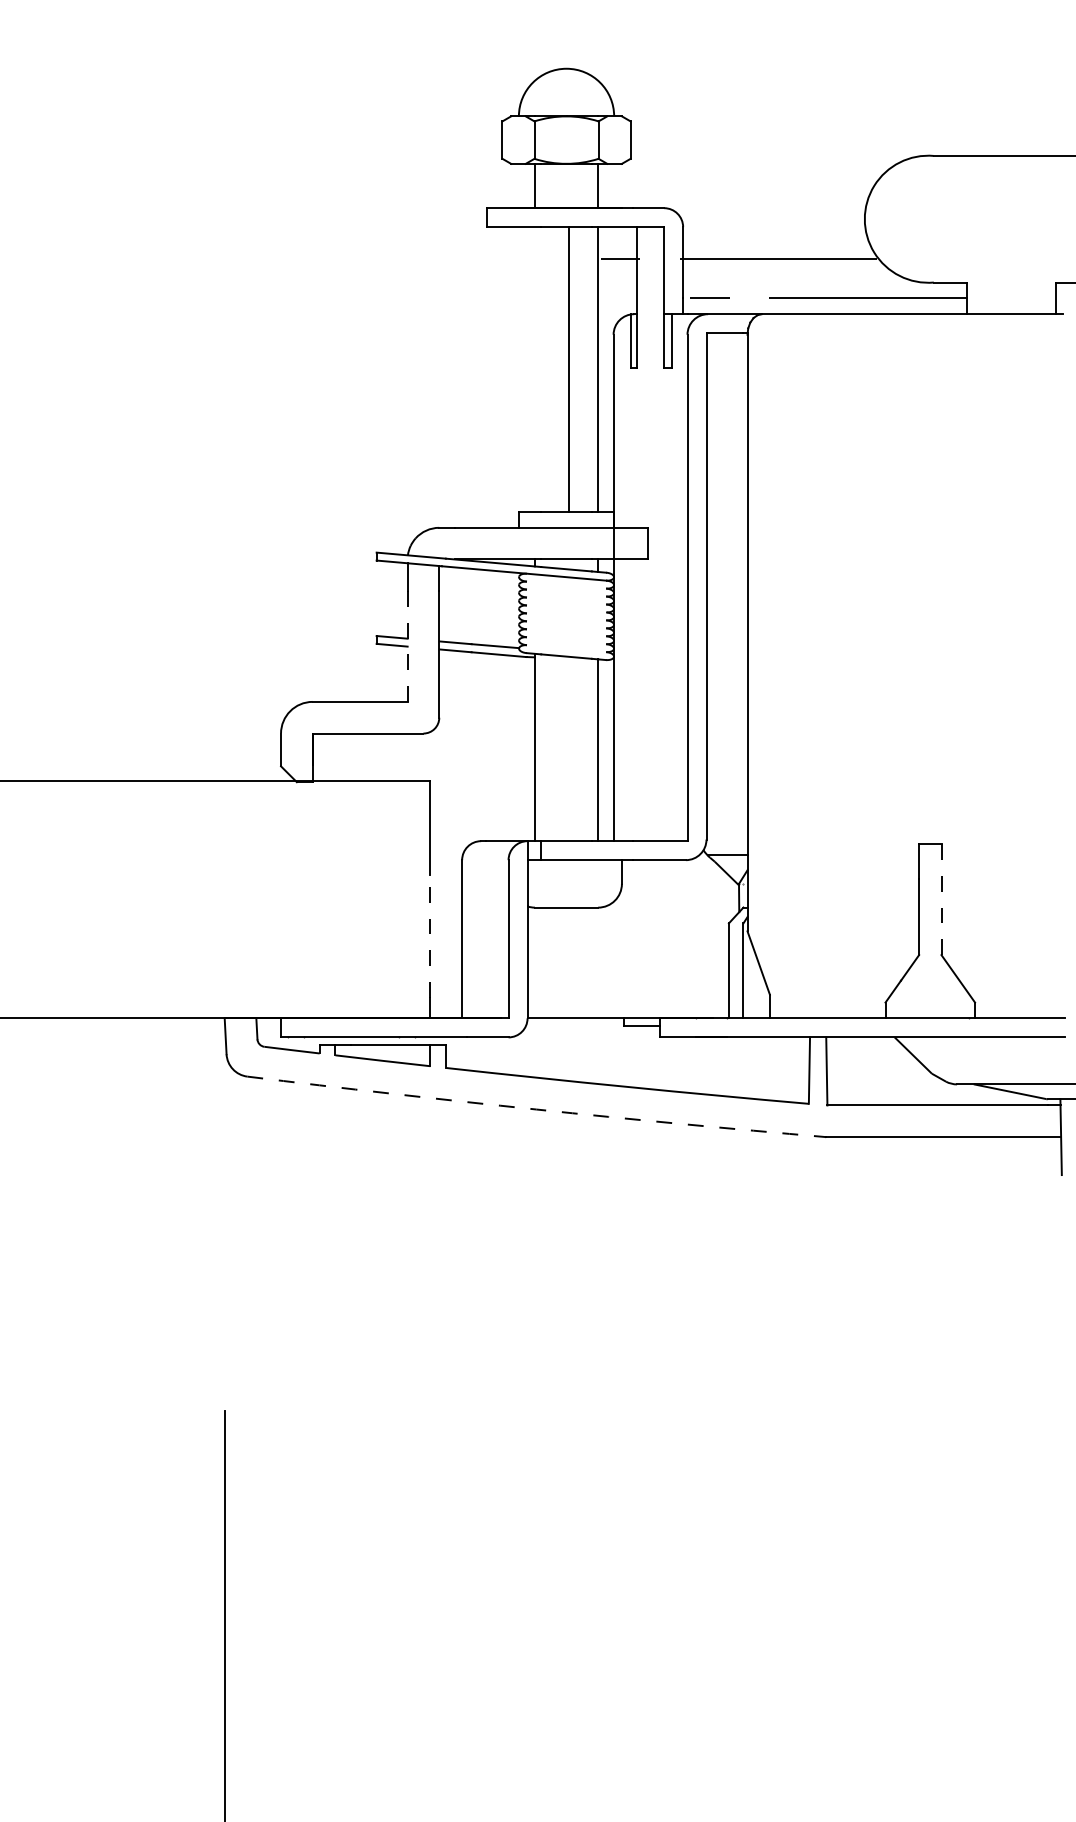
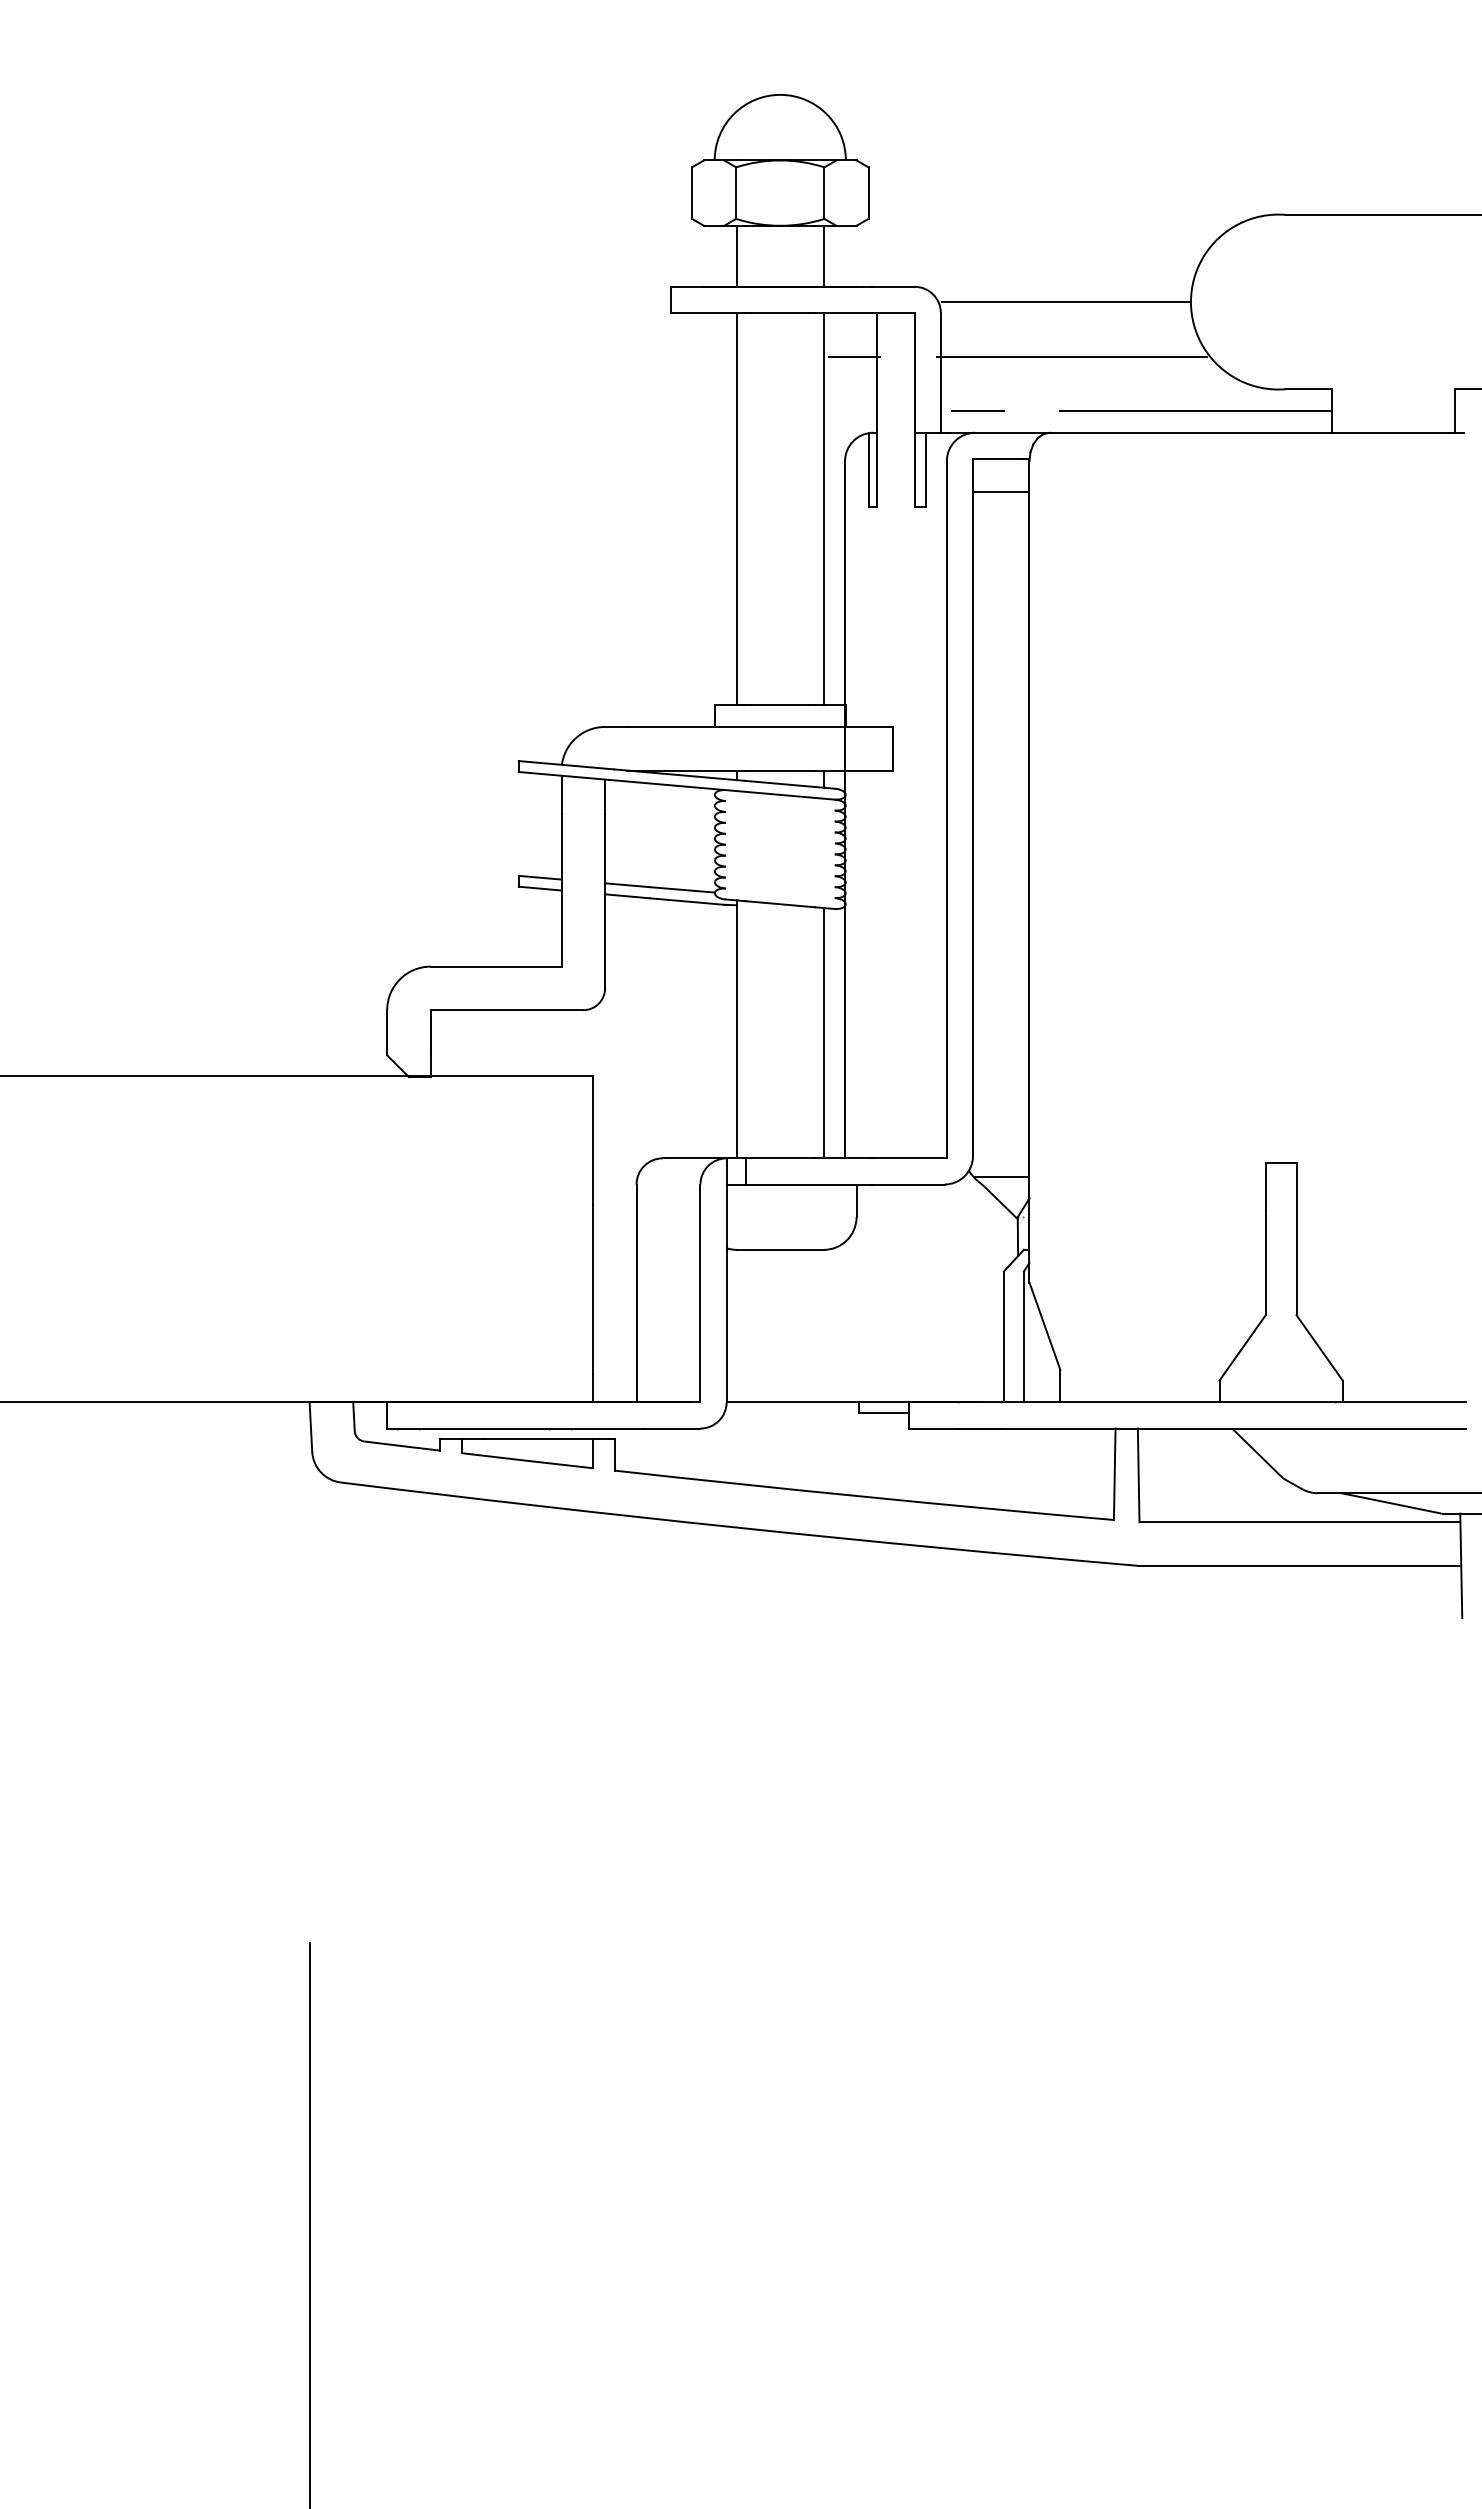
line: (773, 219) -> (1065, 302), added
line: (726, 356) -> (1000, 491), added
line: (568, 369) -> (736, 508), moved
line: (407, 645) -> (561, 889), dashed -> solid
line: (941, 899) -> (1296, 1238), dashed -> solid
line: (430, 936) -> (592, 1289), dashed -> solid
arc: (536, 1109) -> (738, 1527), dashed -> solid

